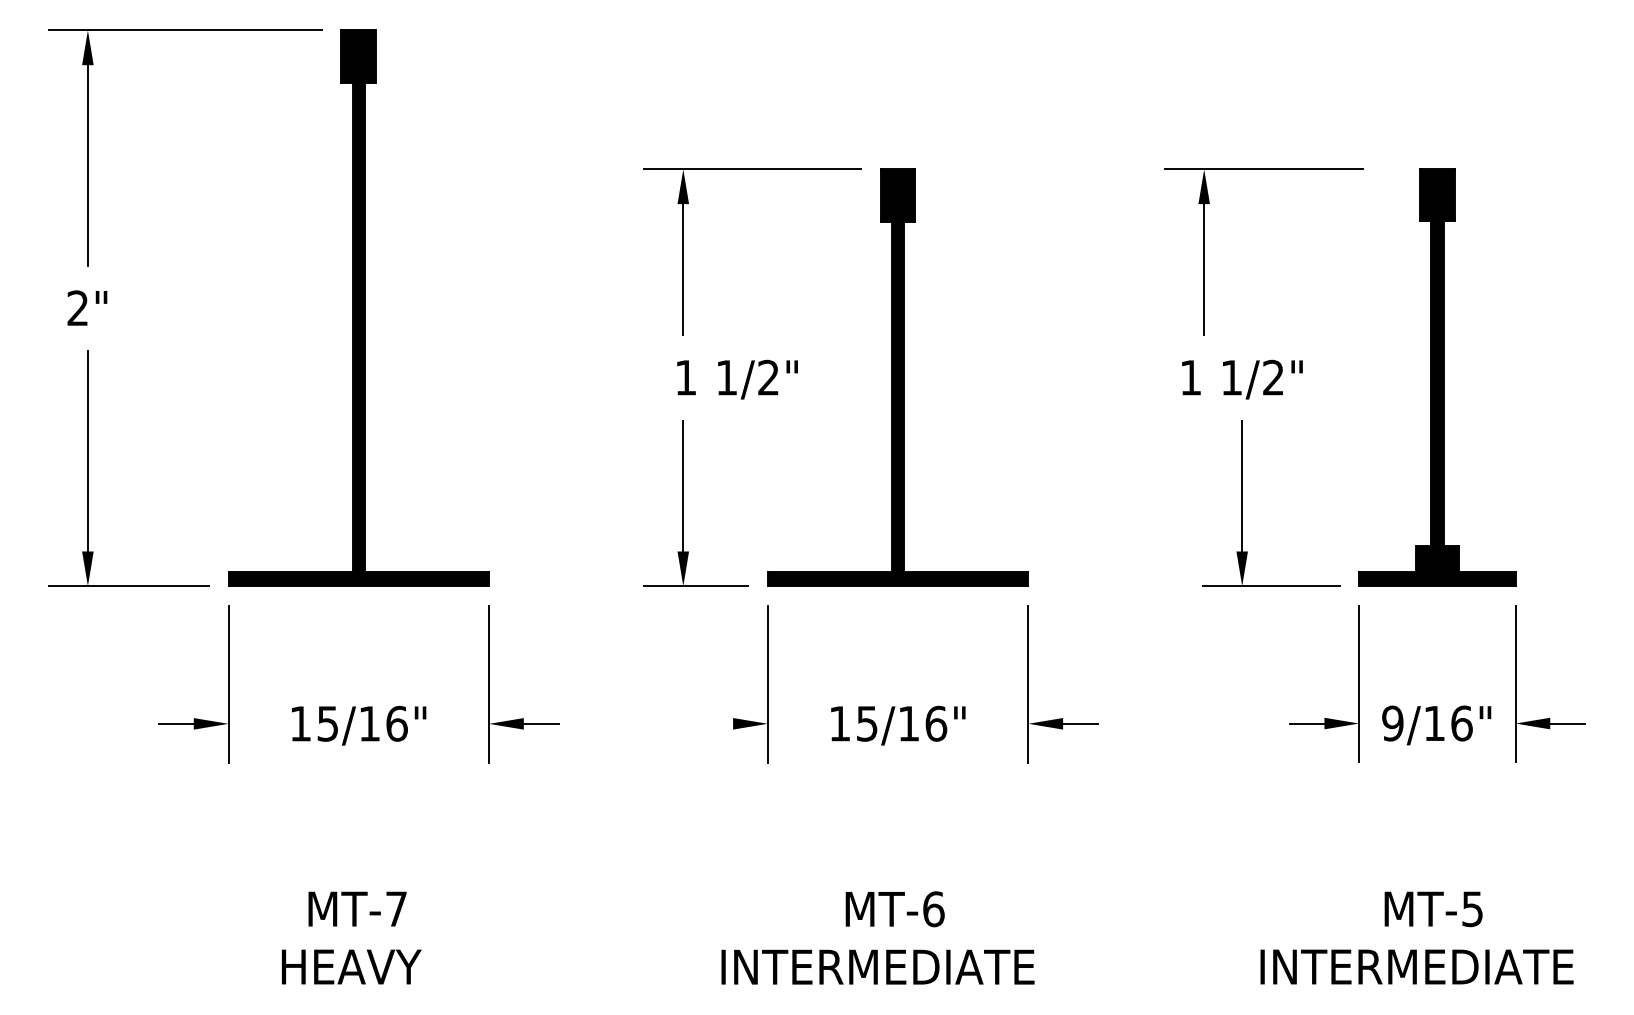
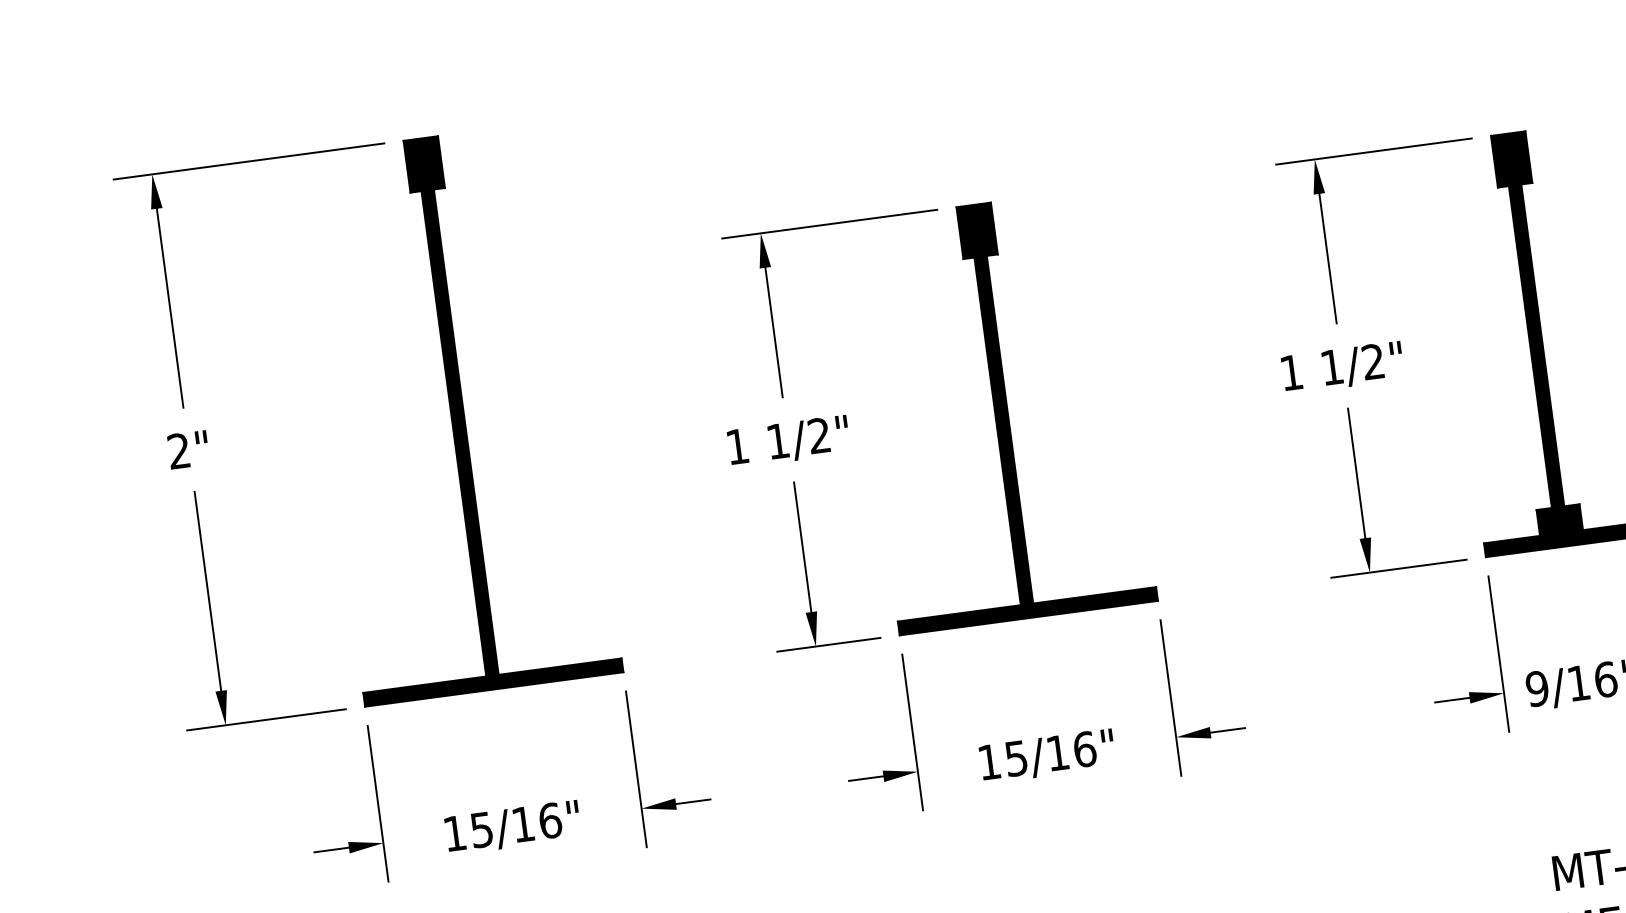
part: (1204, 251) -> (1325, 240), moved
text: (737, 379) -> (788, 441), moved
line: (715, 723) -> (866, 778), added

